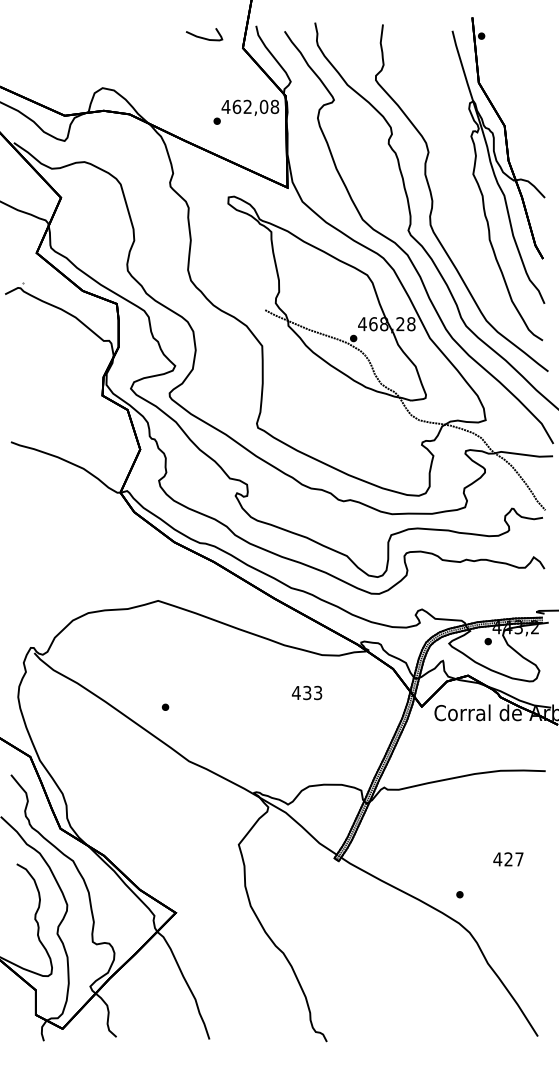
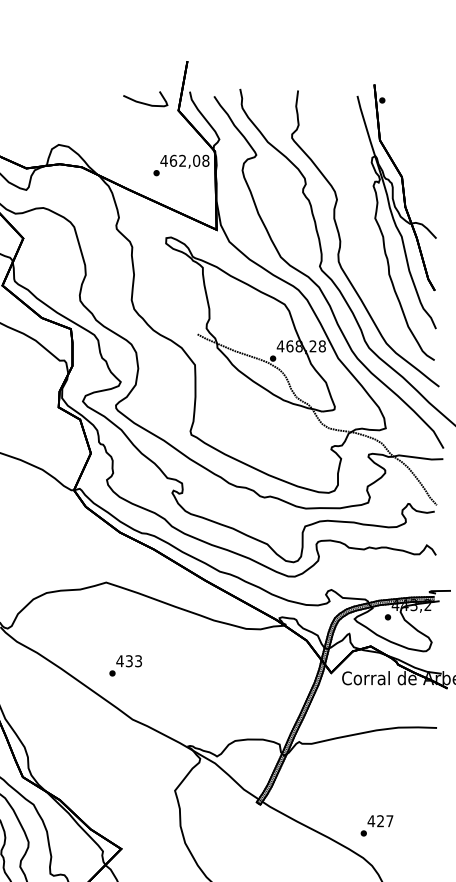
part: (204, 34) -> (145, 99), size x1.43
text: (306, 692) -> (128, 660), moved
text: (508, 859) -> (380, 821), moved

